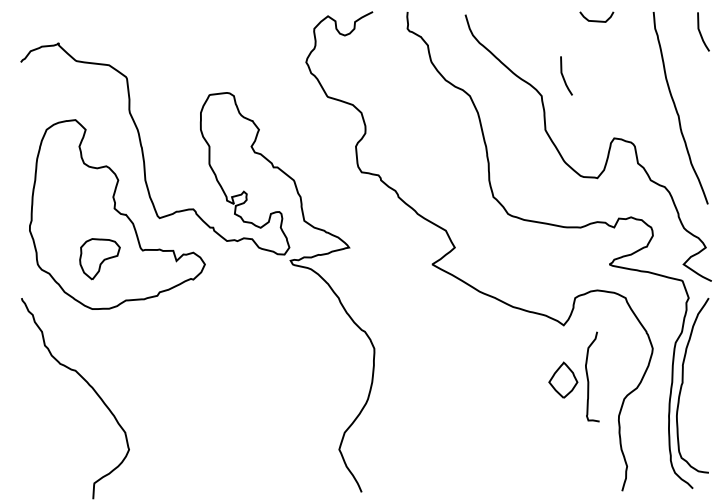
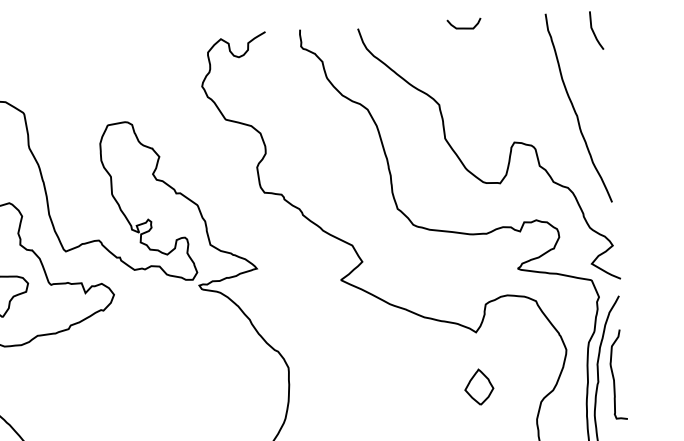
curve: (596, 20) -> (464, 27), moved
line: (564, 77) -> (460, 85), removed
curve: (588, 376) -> (613, 374), moved

